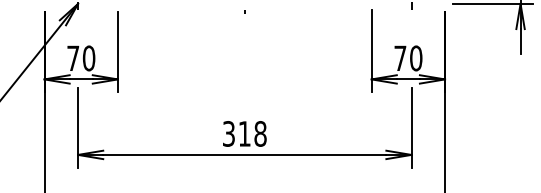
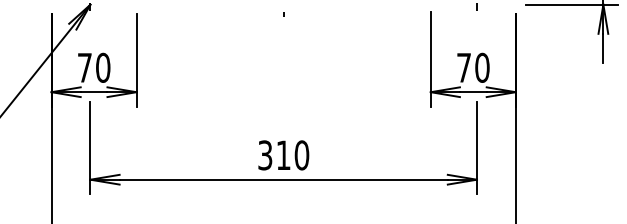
text: (260, 133) -> (301, 154), 318 -> 310

